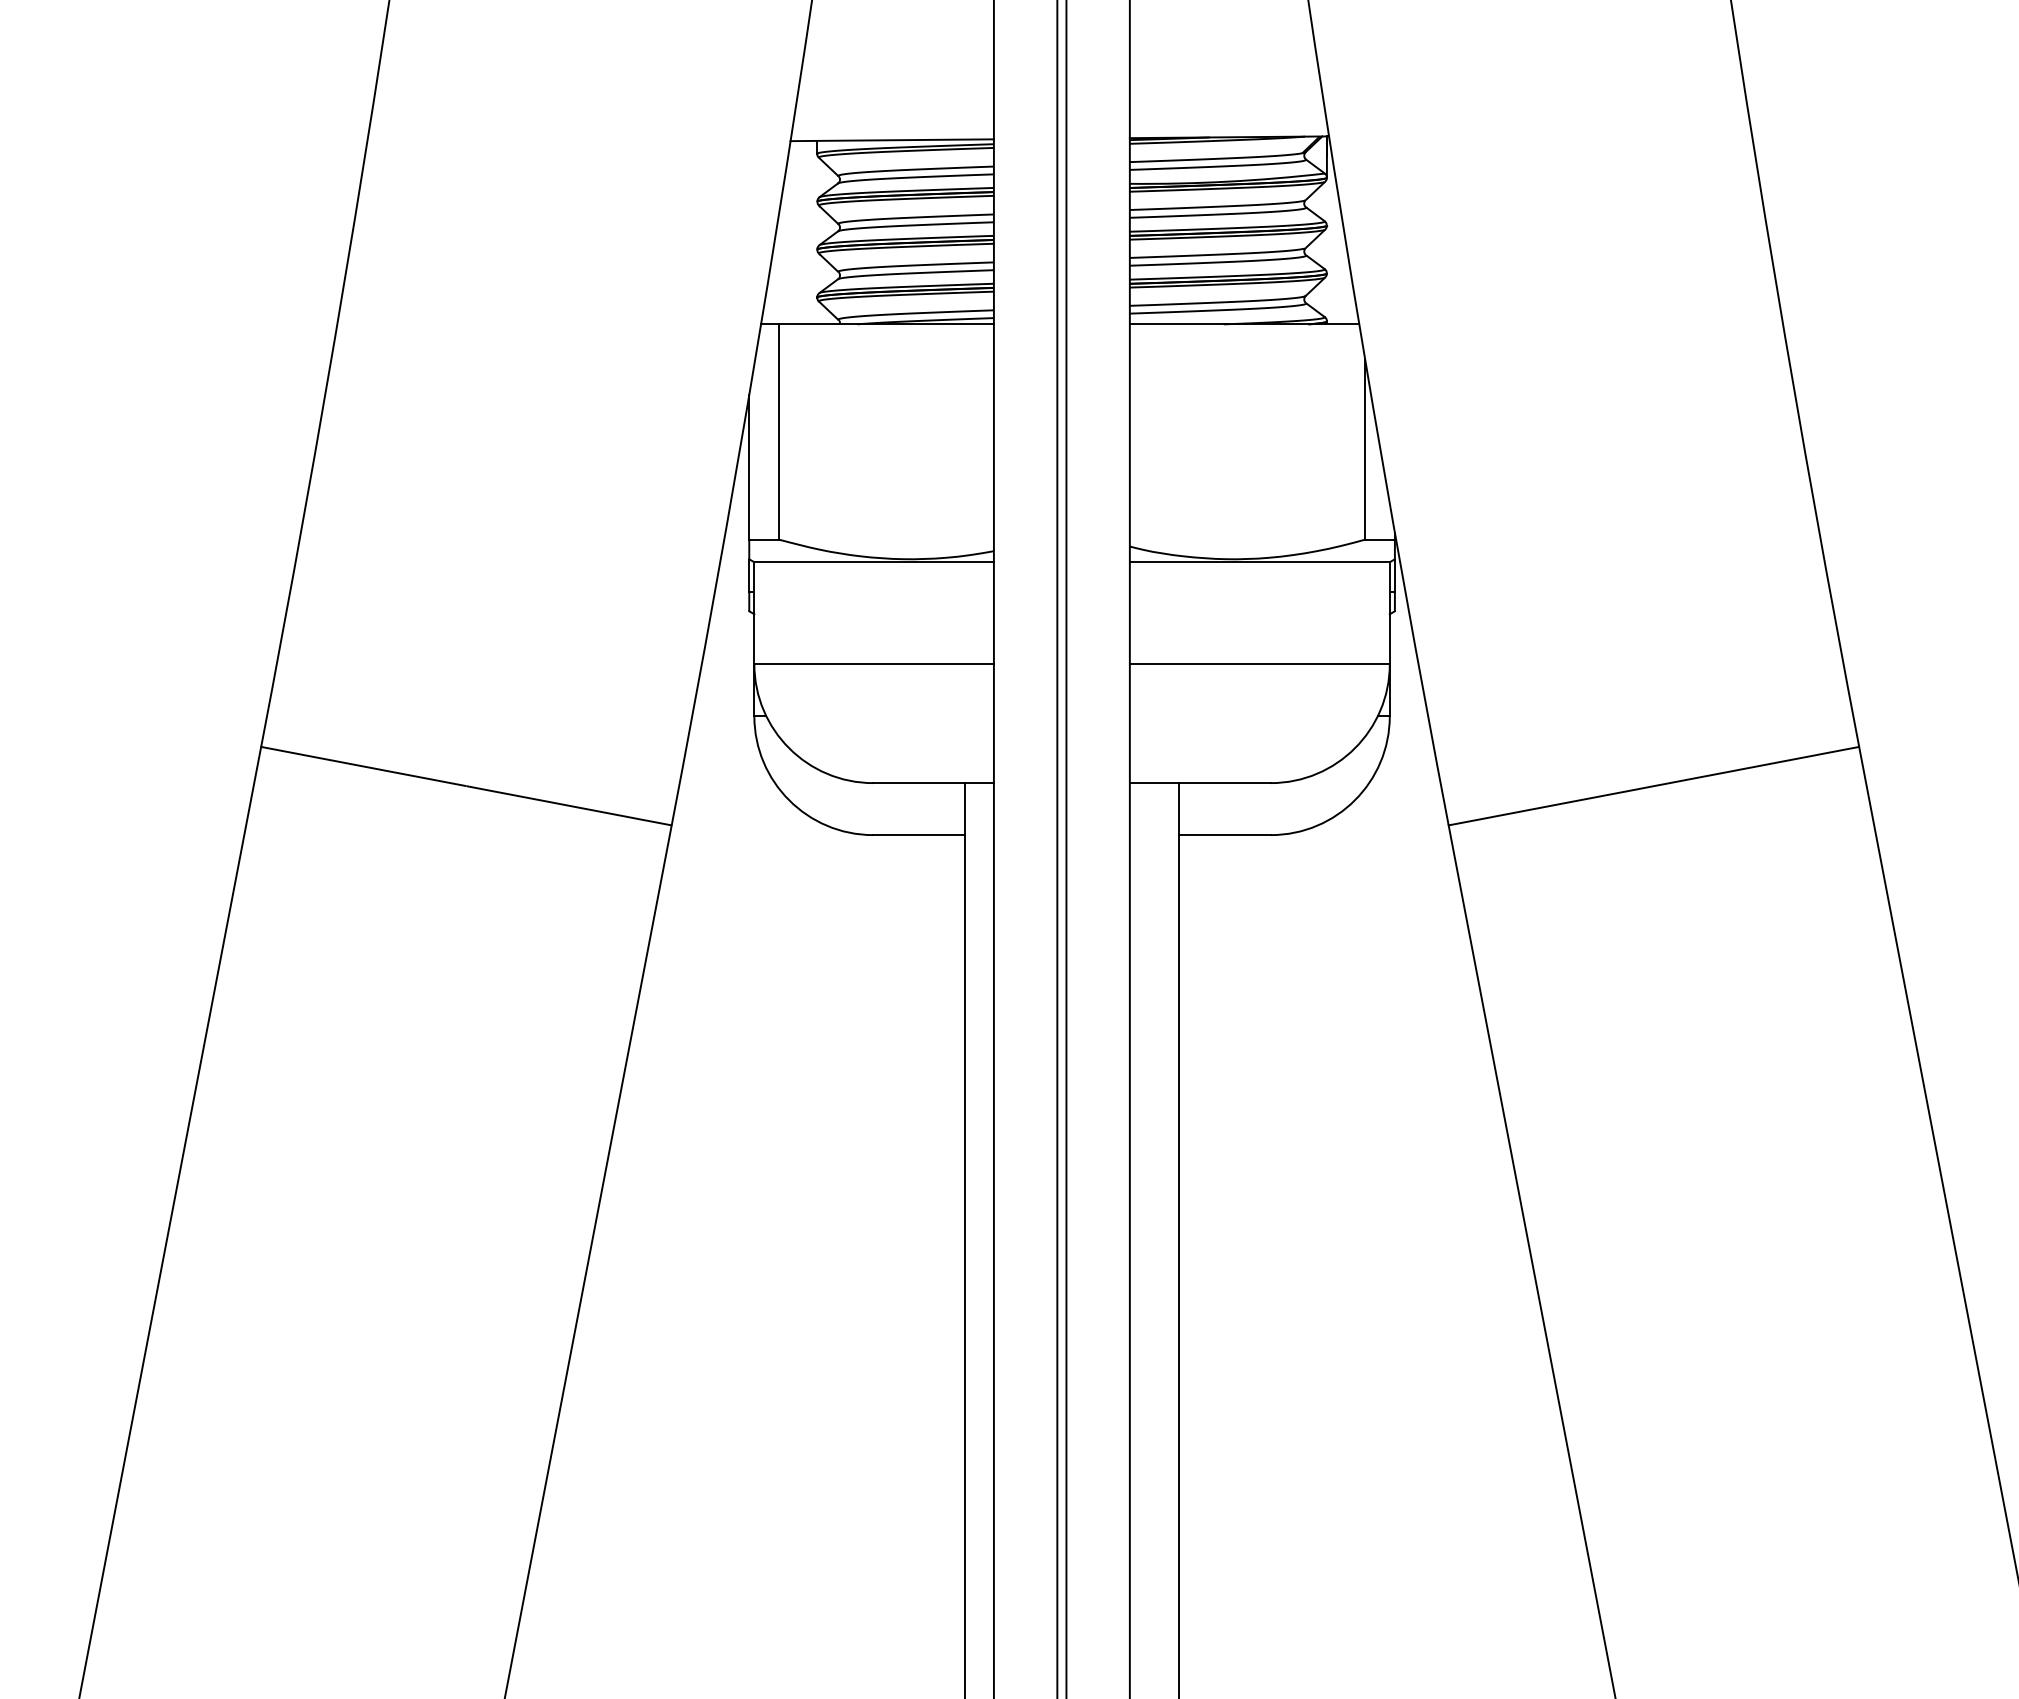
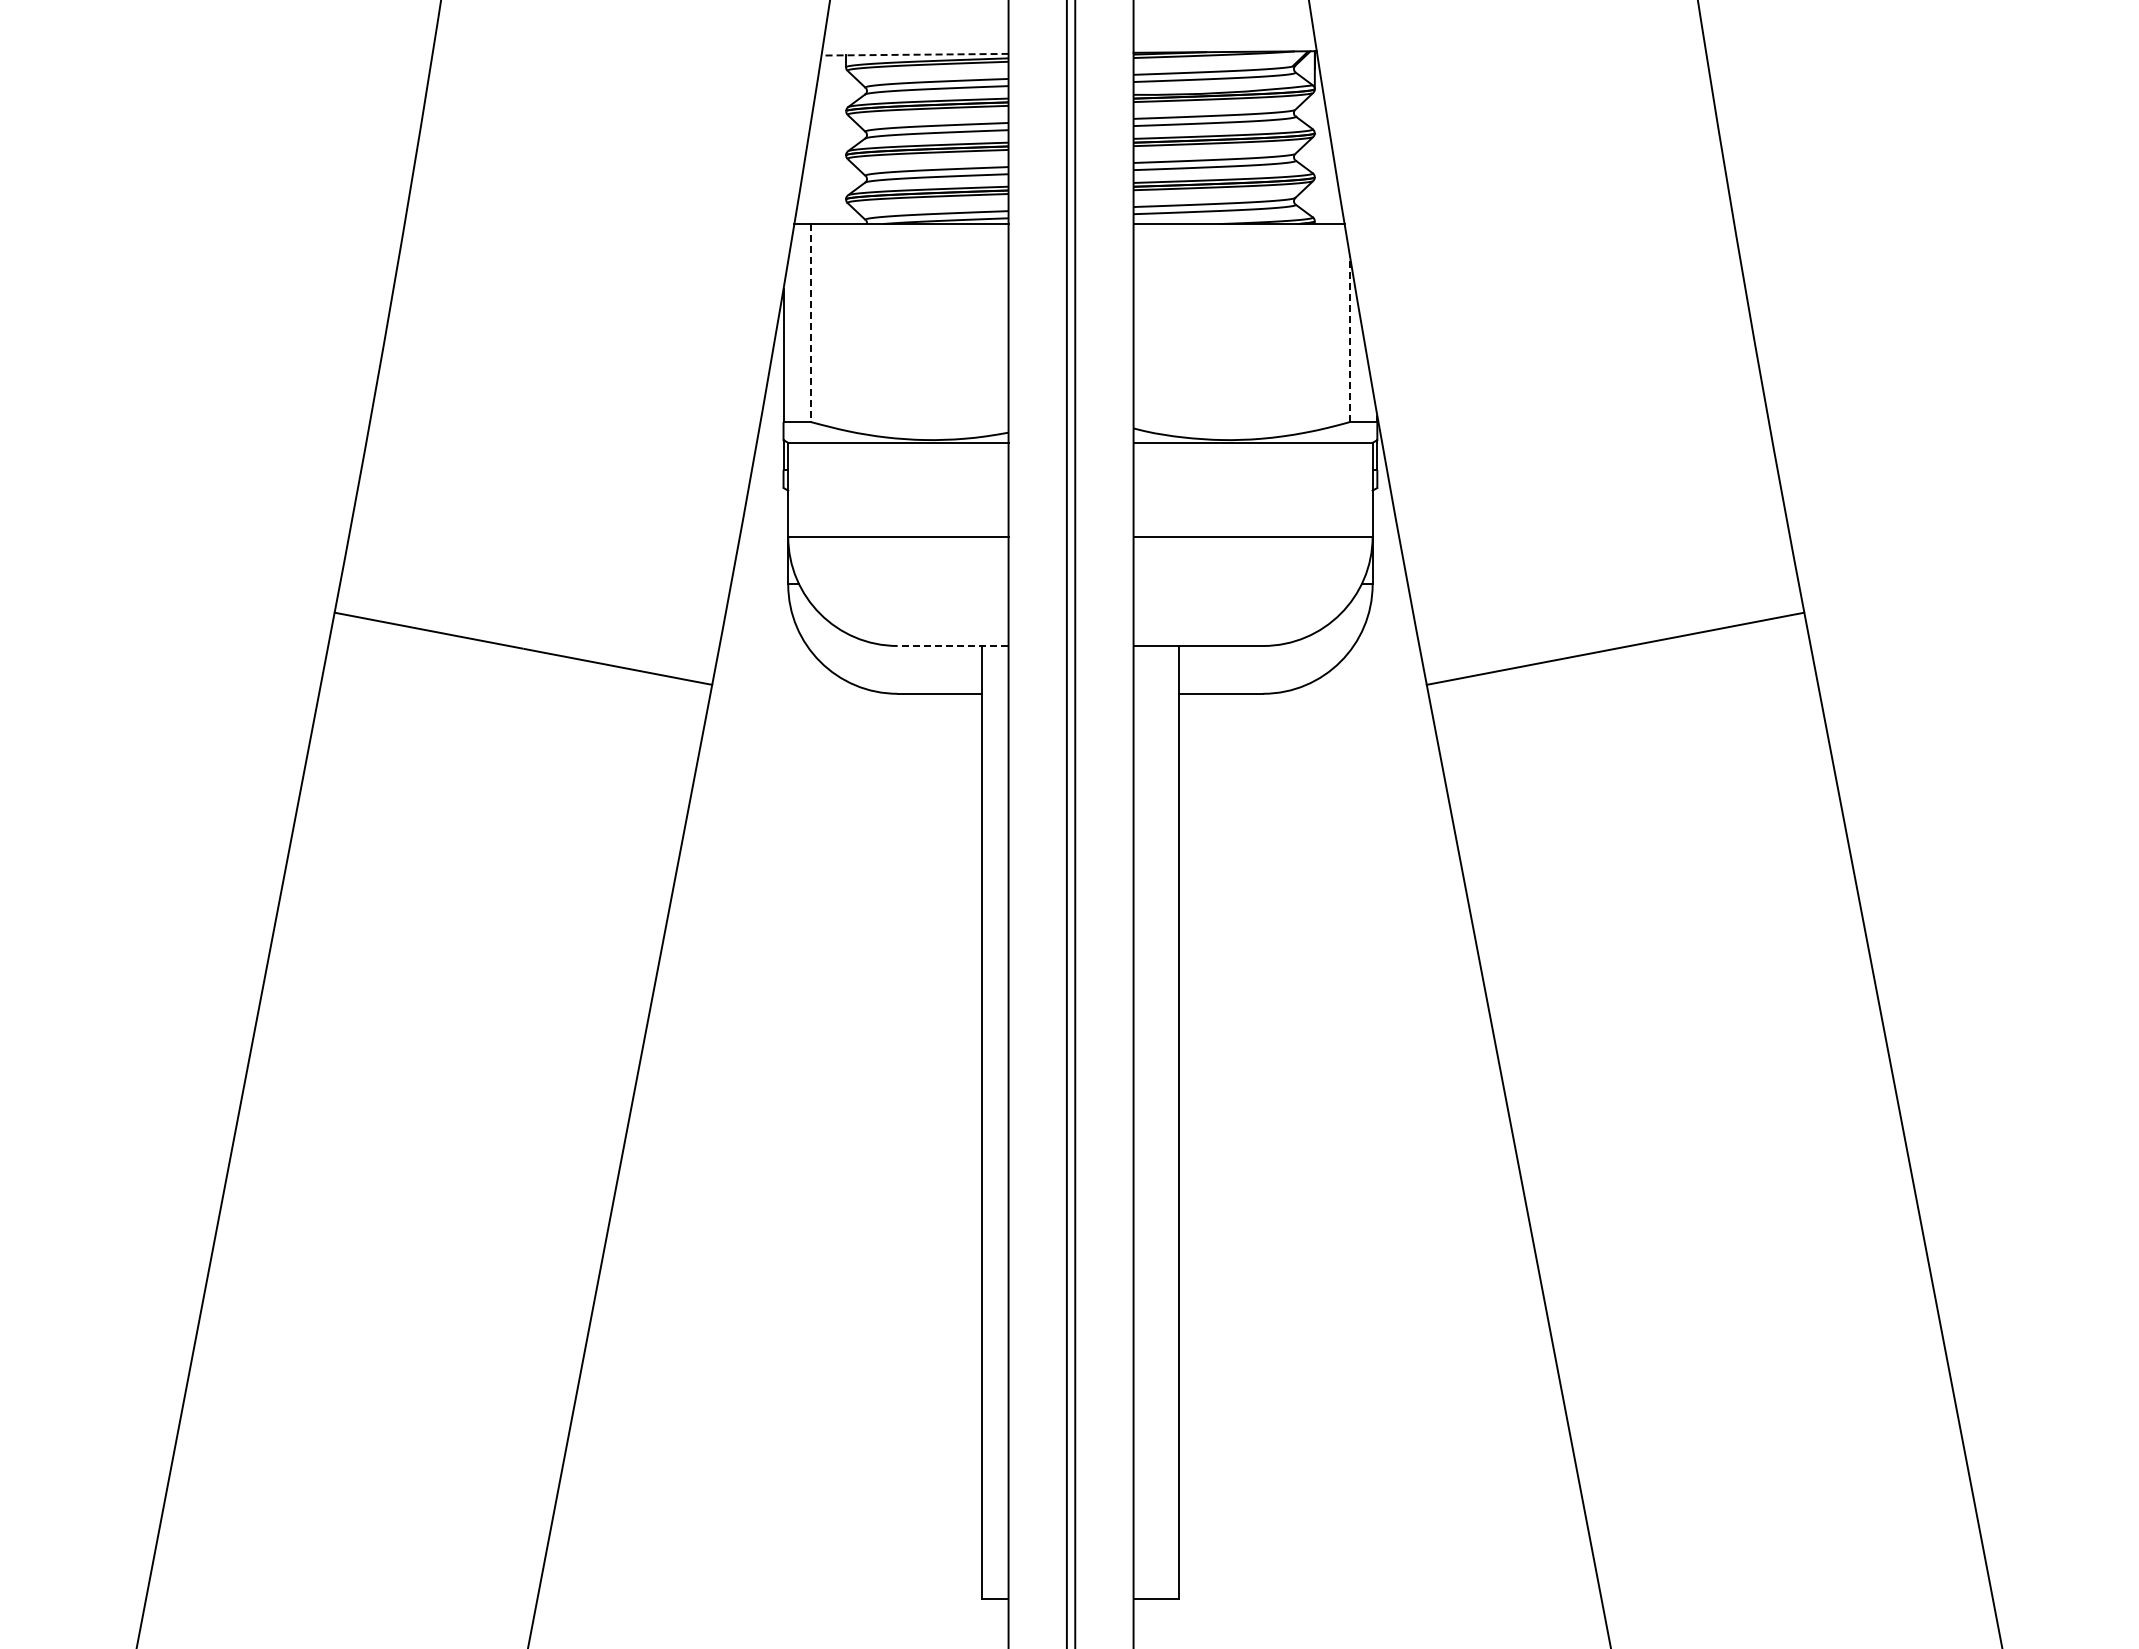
line: (892, 139) -> (915, 54), solid -> dashed
line: (778, 432) -> (810, 323), solid -> dashed
line: (1364, 449) -> (1349, 339), solid -> dashed
line: (932, 782) -> (952, 645), solid -> dashed

